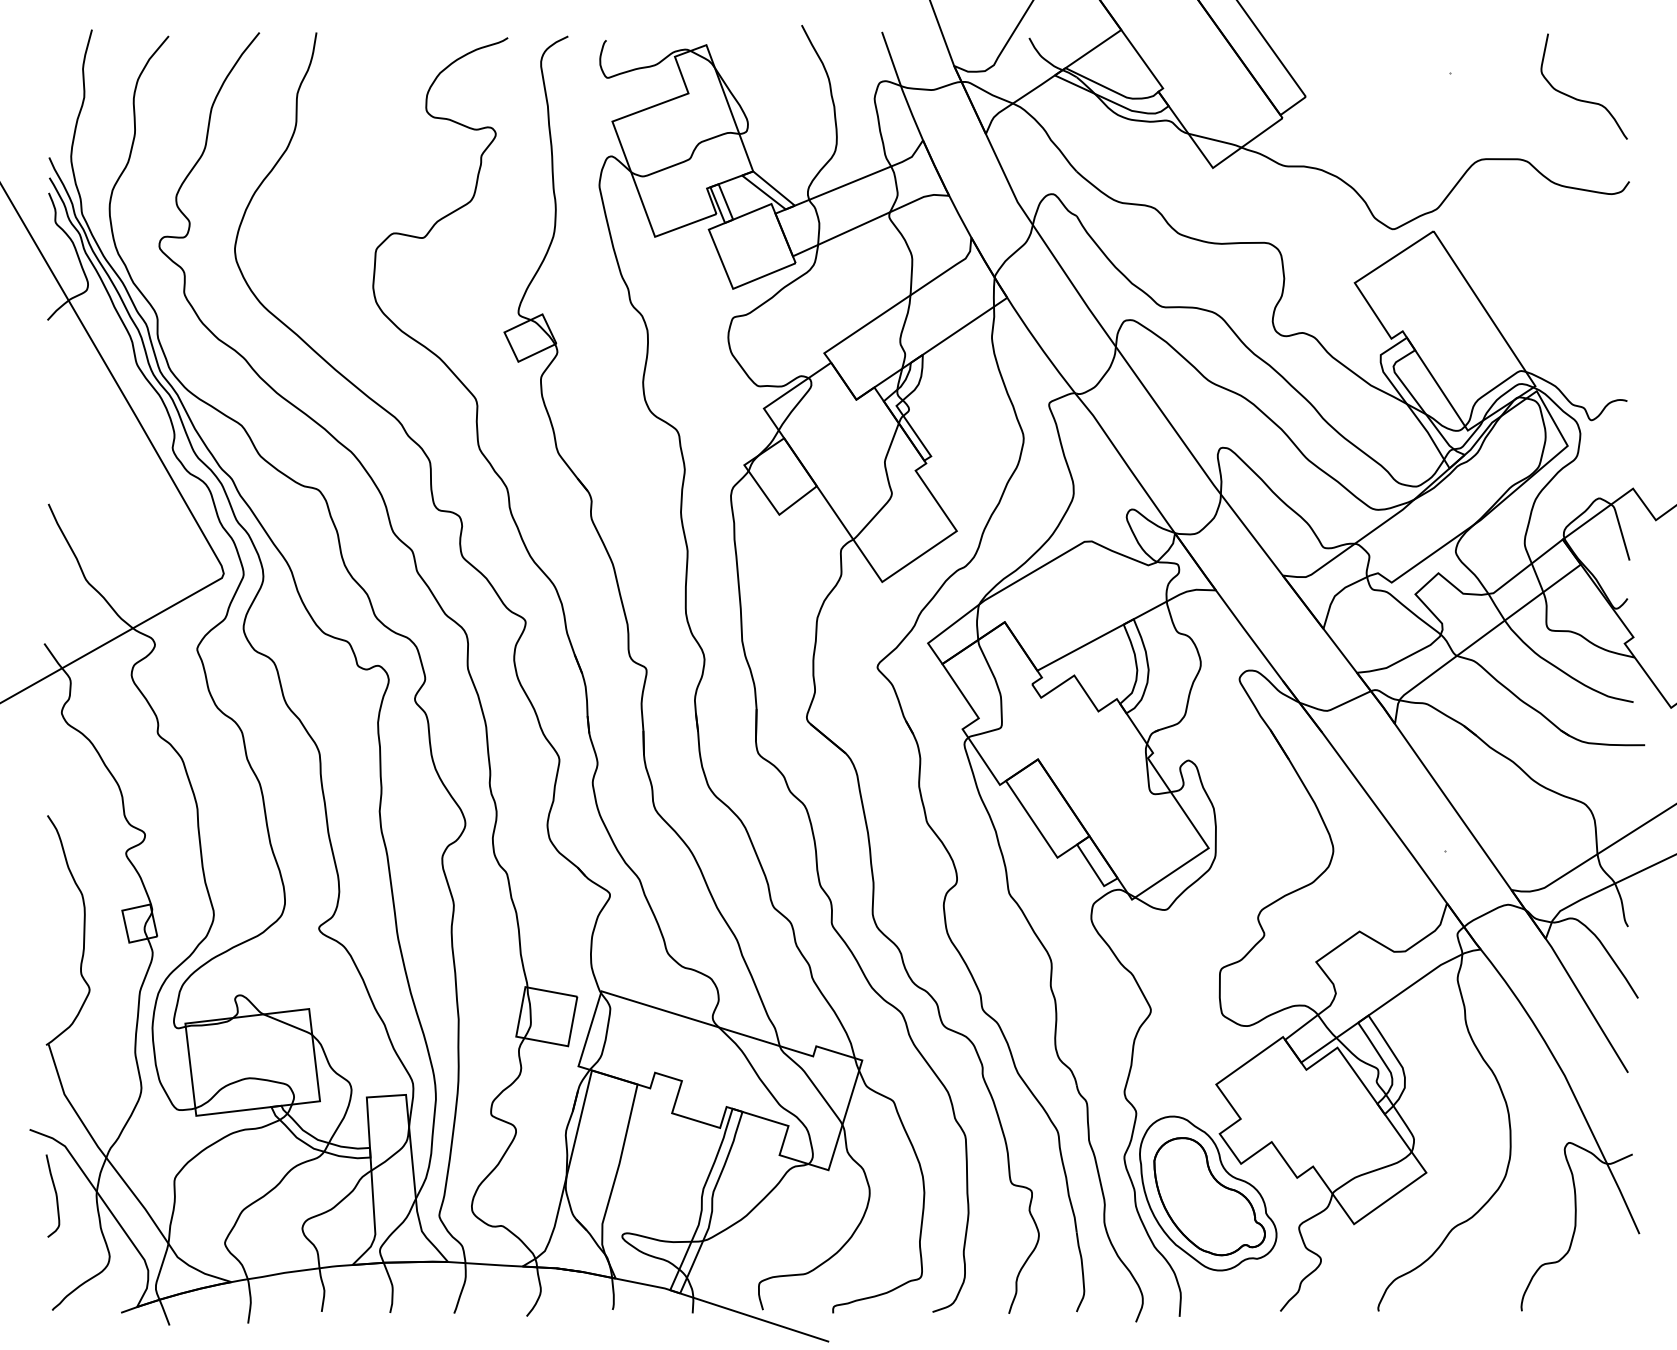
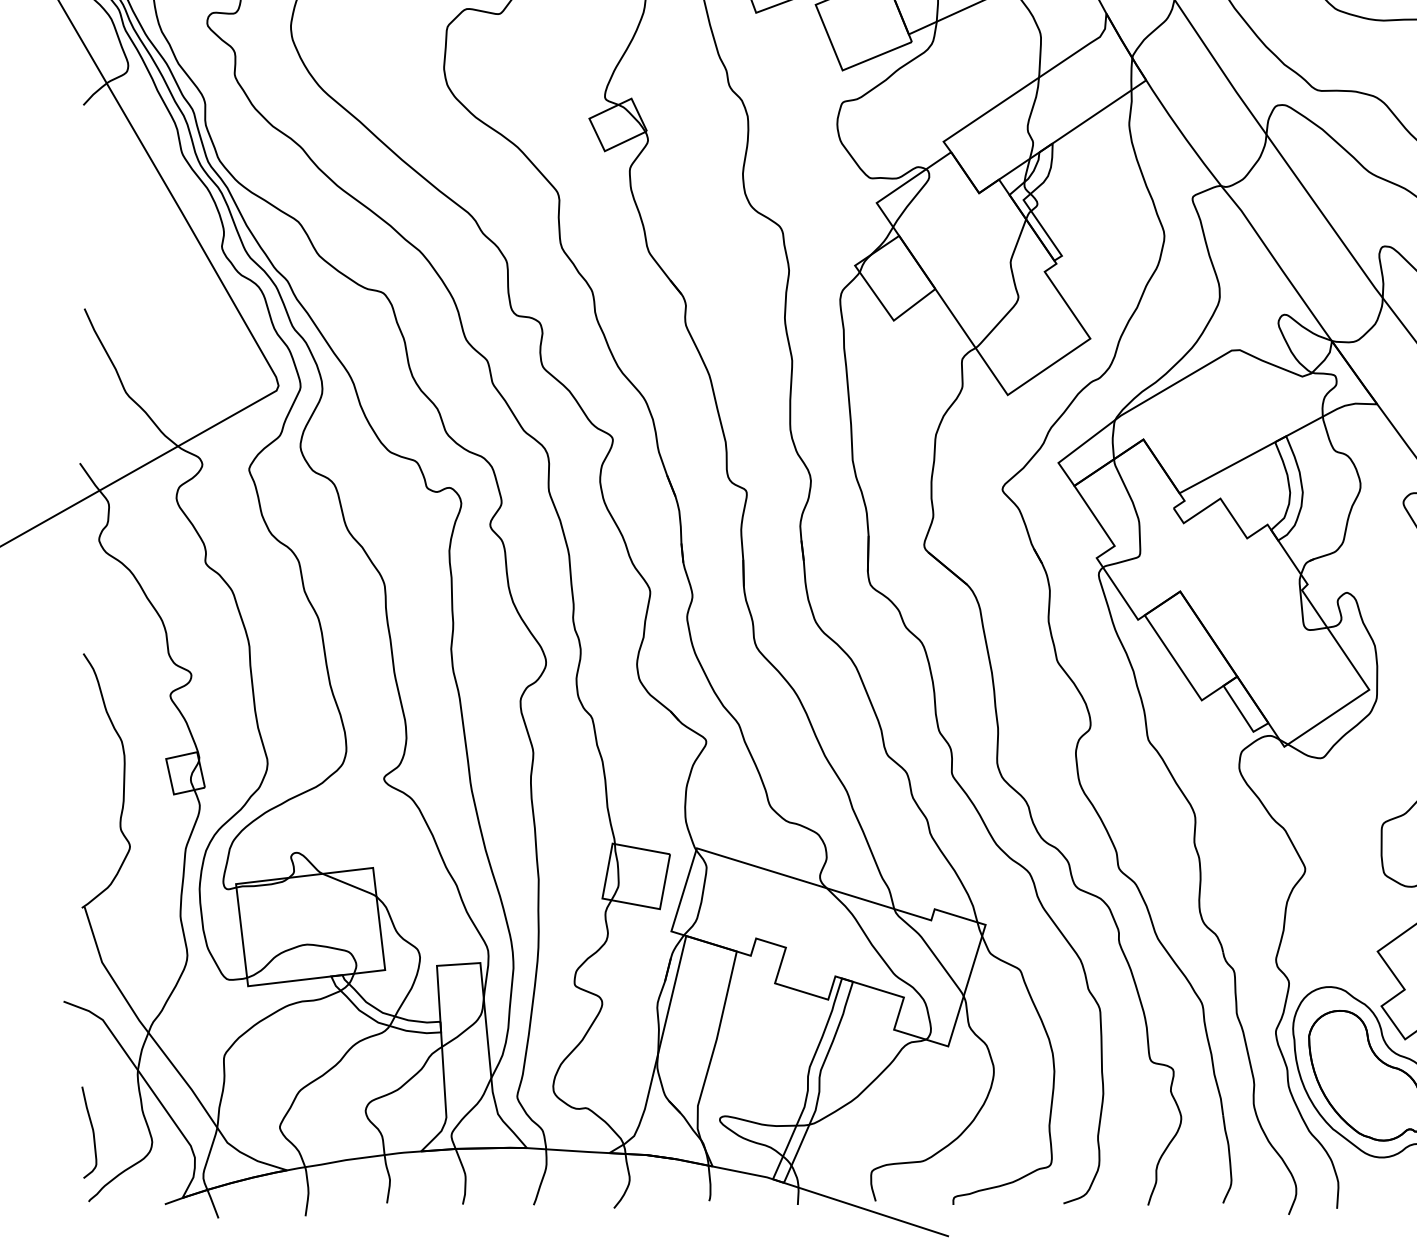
curve: (55, 1195) -> (92, 1132), moved

